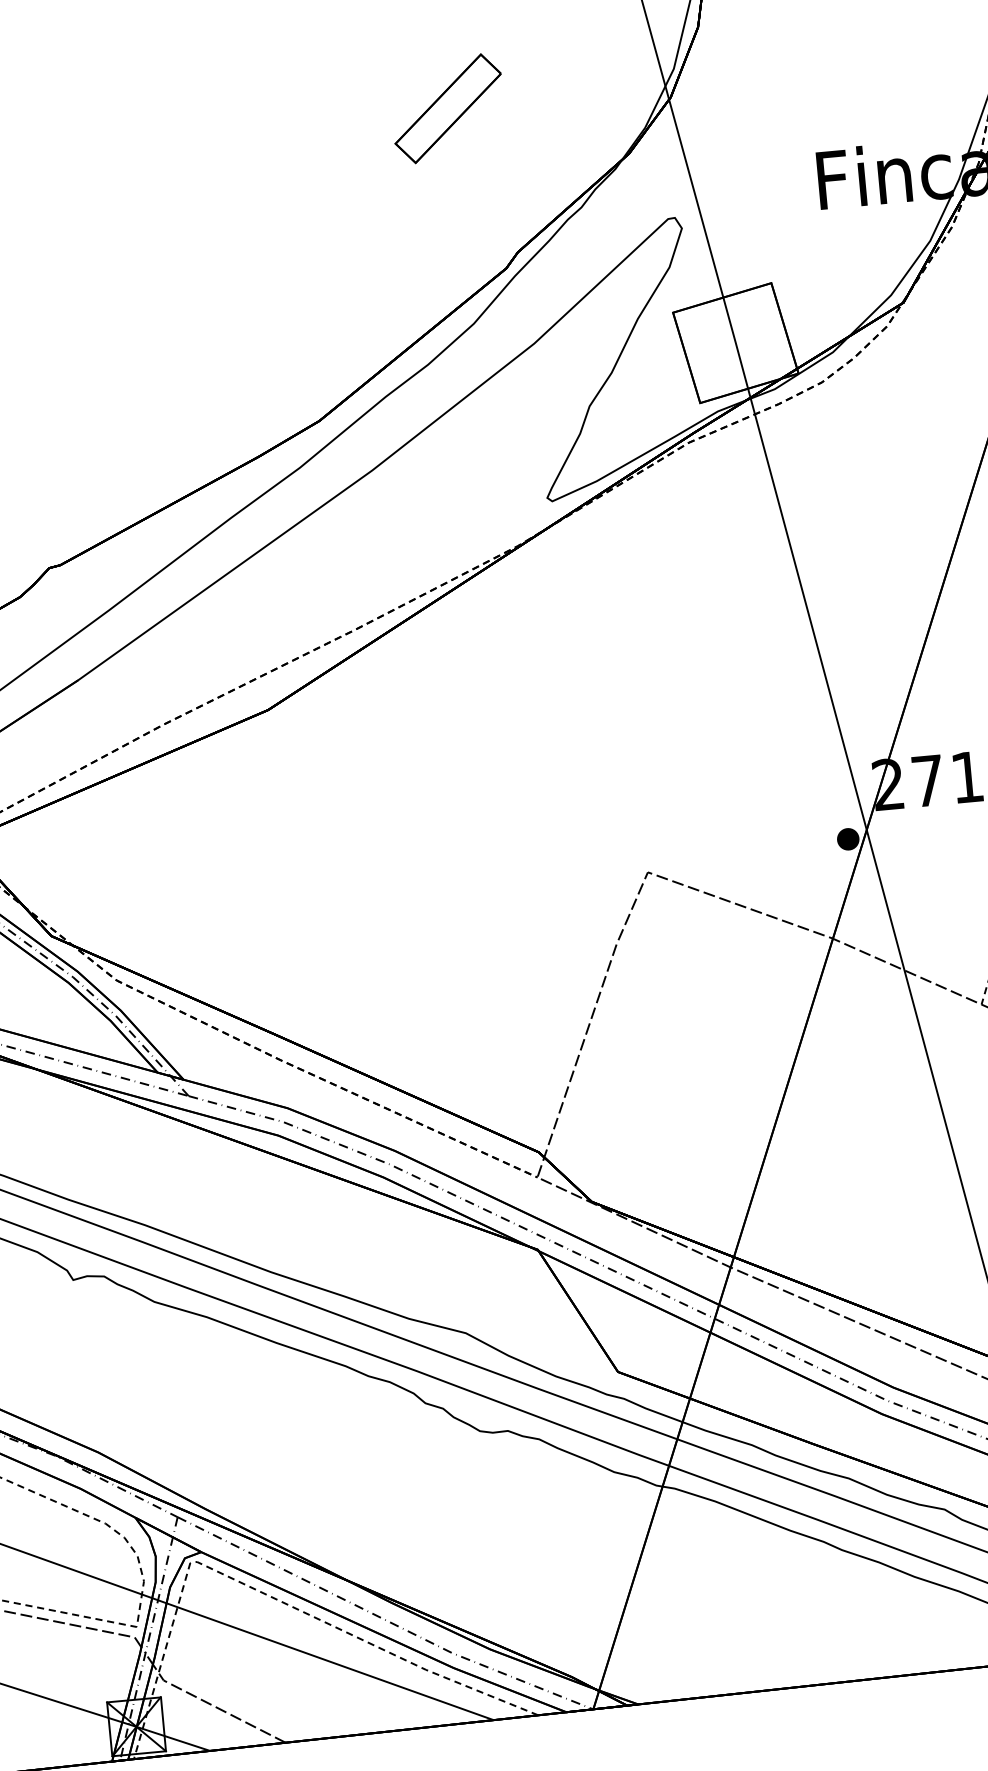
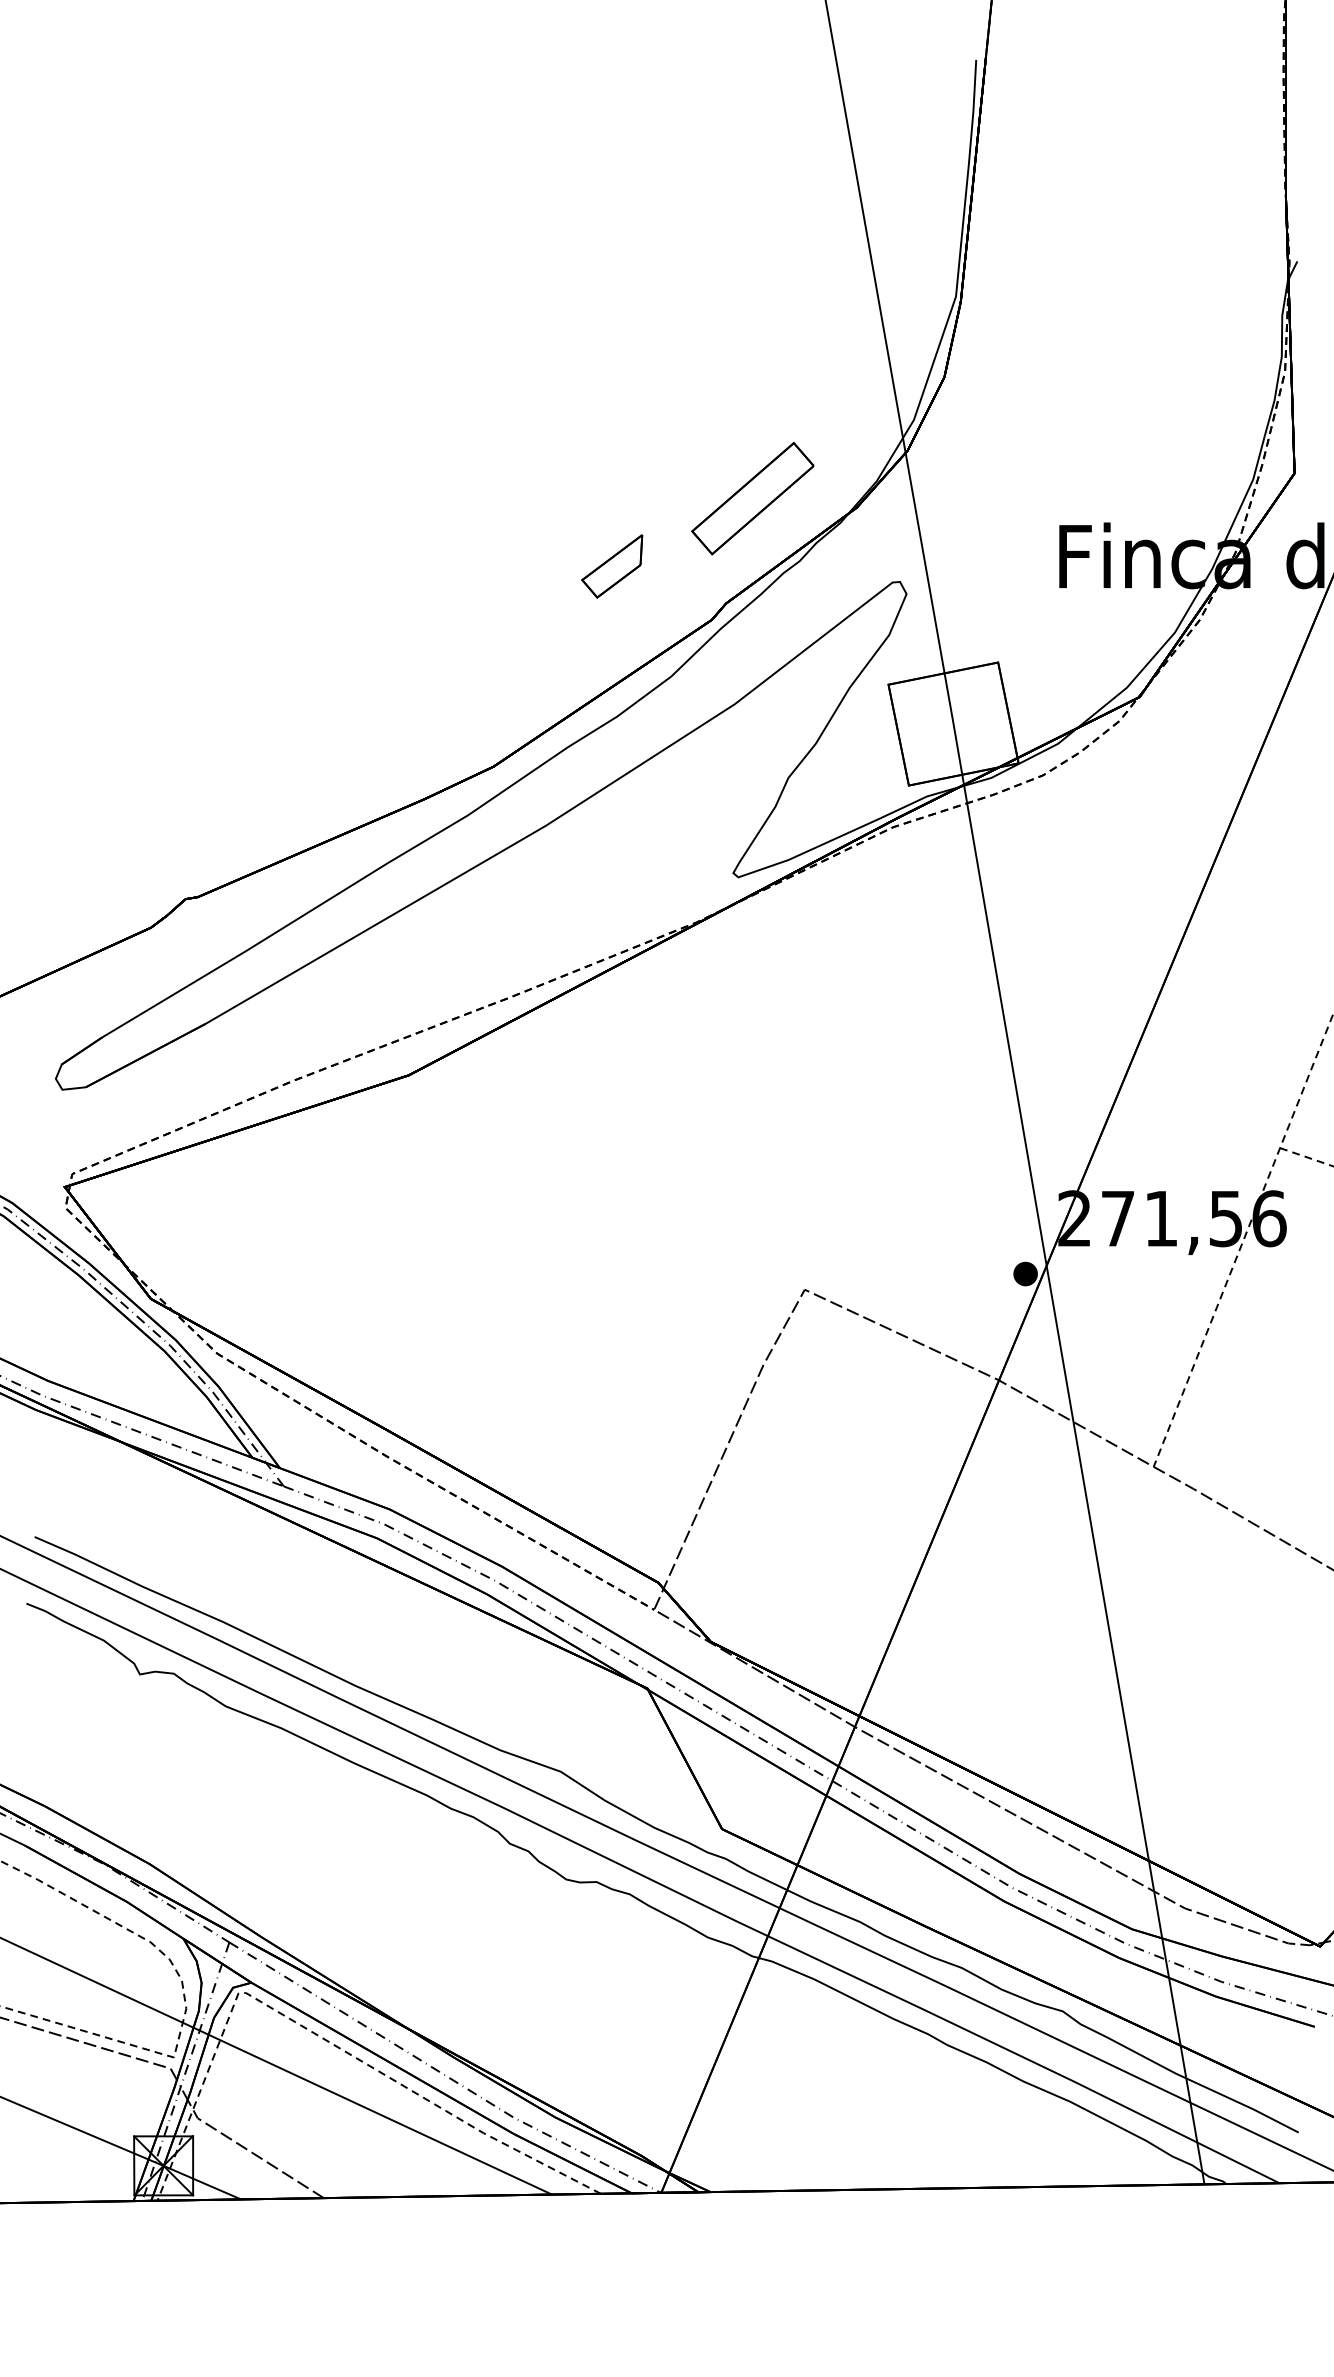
part: (447, 108) -> (752, 498), moved
part: (411, 228) -> (612, 566), added

